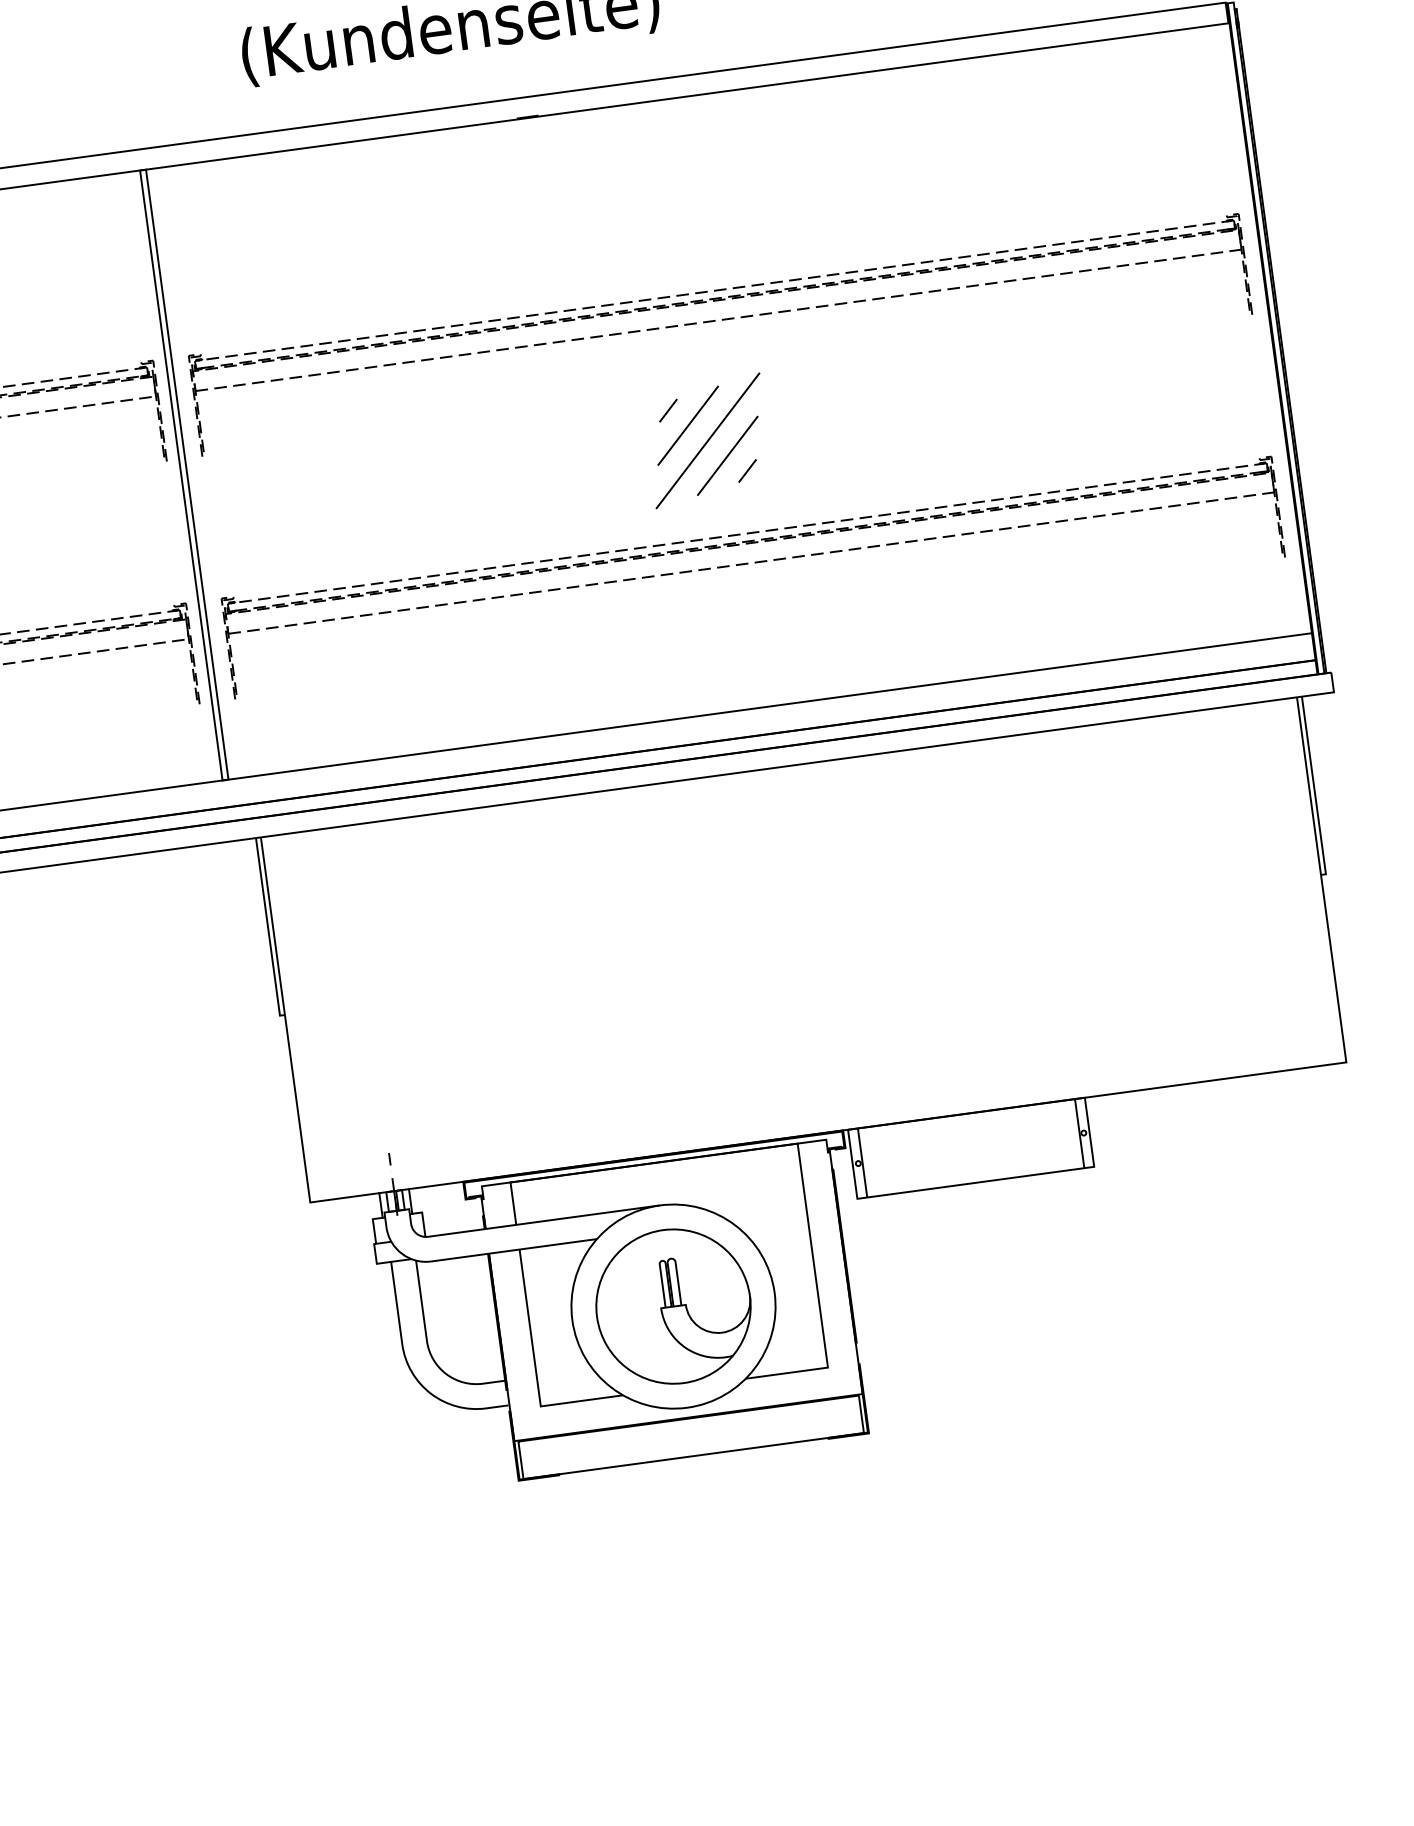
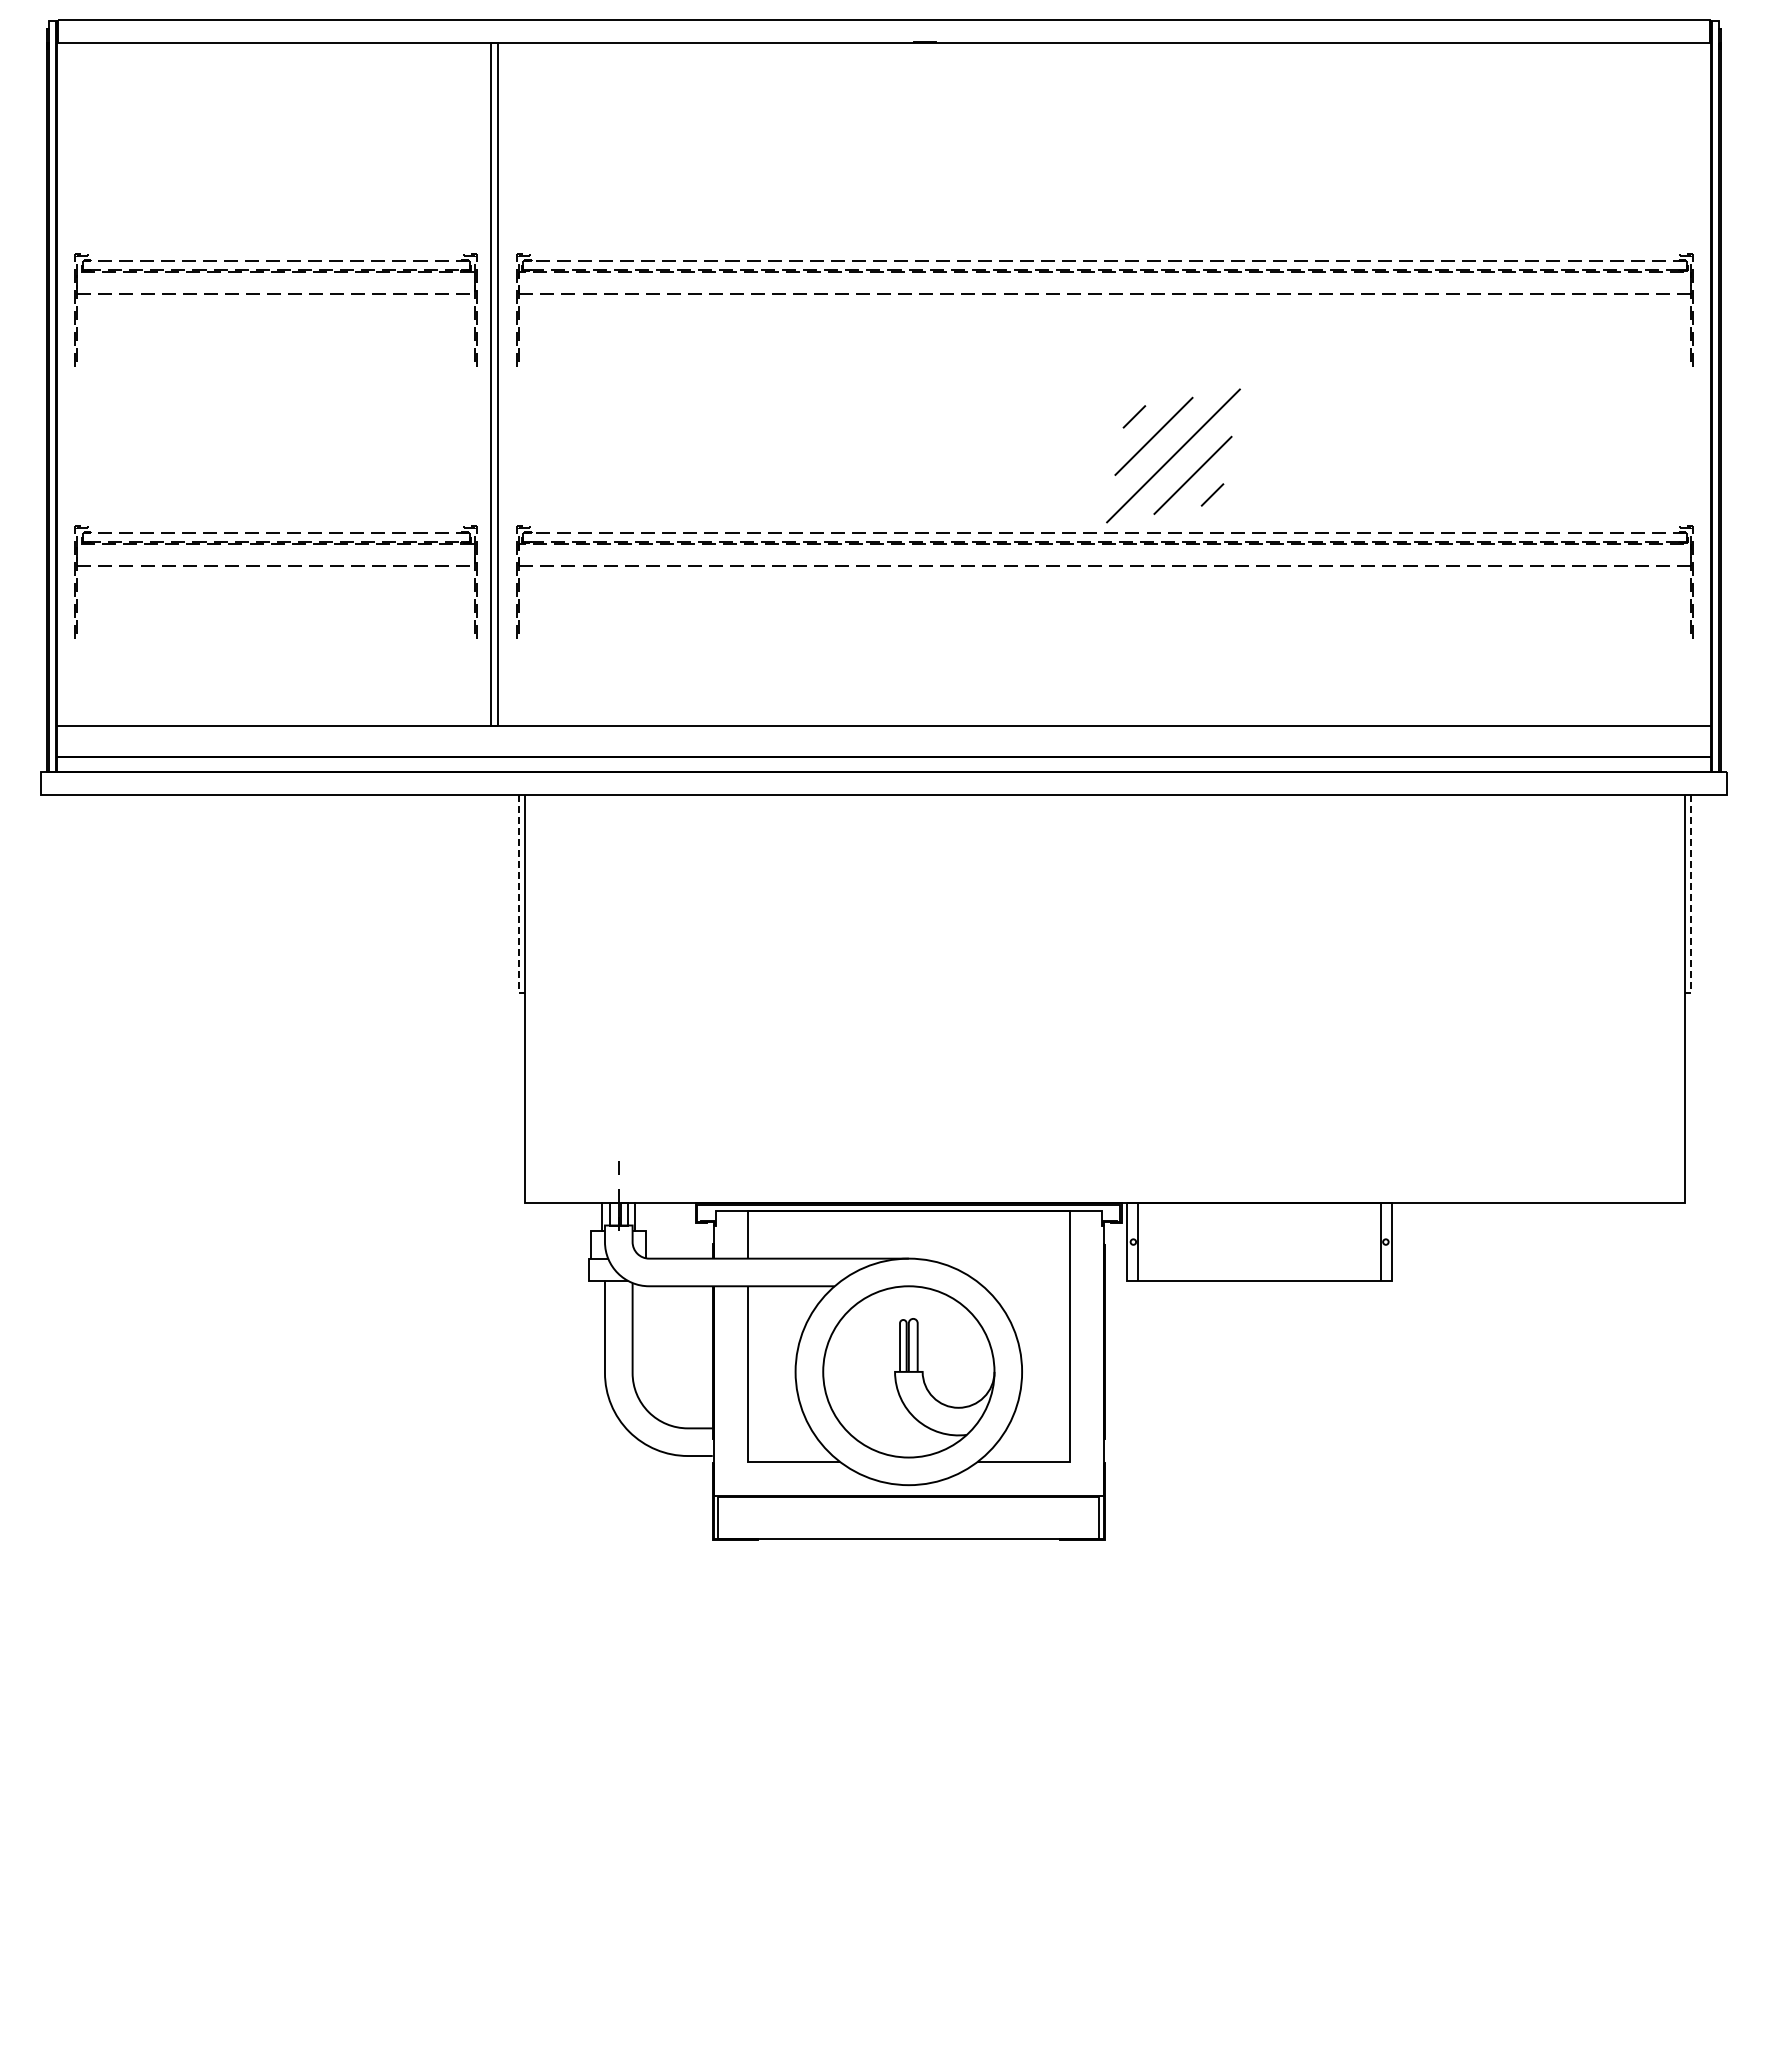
part: (707, 440) -> (1173, 455), moved
line: (1314, 788) -> (1690, 897), solid -> dashed
line: (268, 929) -> (519, 897), solid -> dashed

